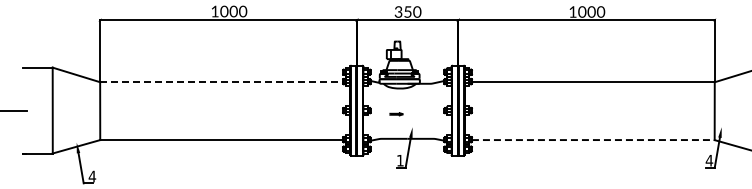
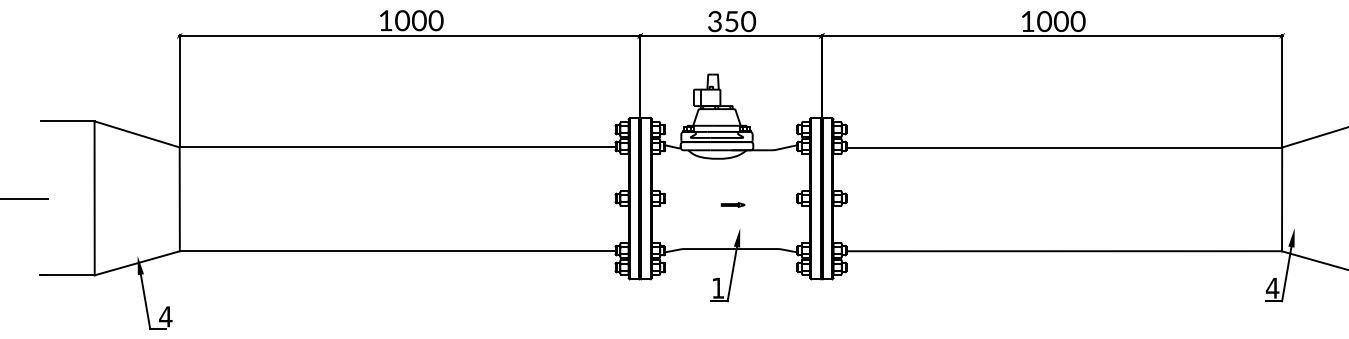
line: (222, 82) -> (399, 147), dashed -> solid
part: (396, 114) -> (732, 205), moved
line: (593, 140) -> (1064, 252), dashed -> solid

